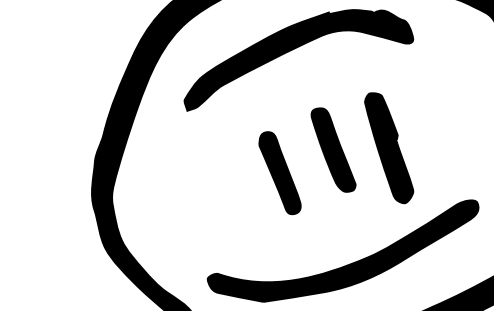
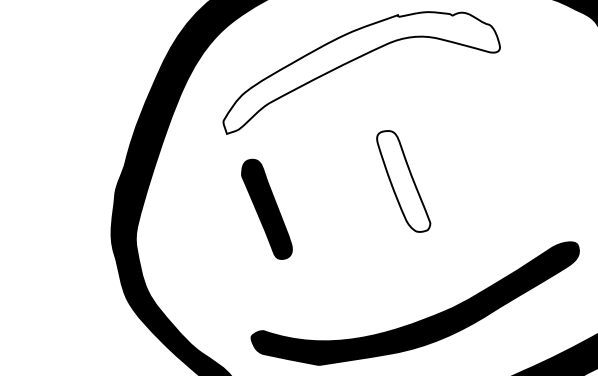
fill: (298, 60) -> (361, 72), removed
part: (388, 147) -> (470, 178), removed
fill: (333, 150) -> (403, 181), removed
part: (279, 172) -> (266, 208), moved

